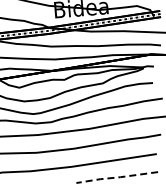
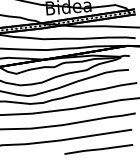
line: (116, 177) -> (98, 149), dashed -> solid

